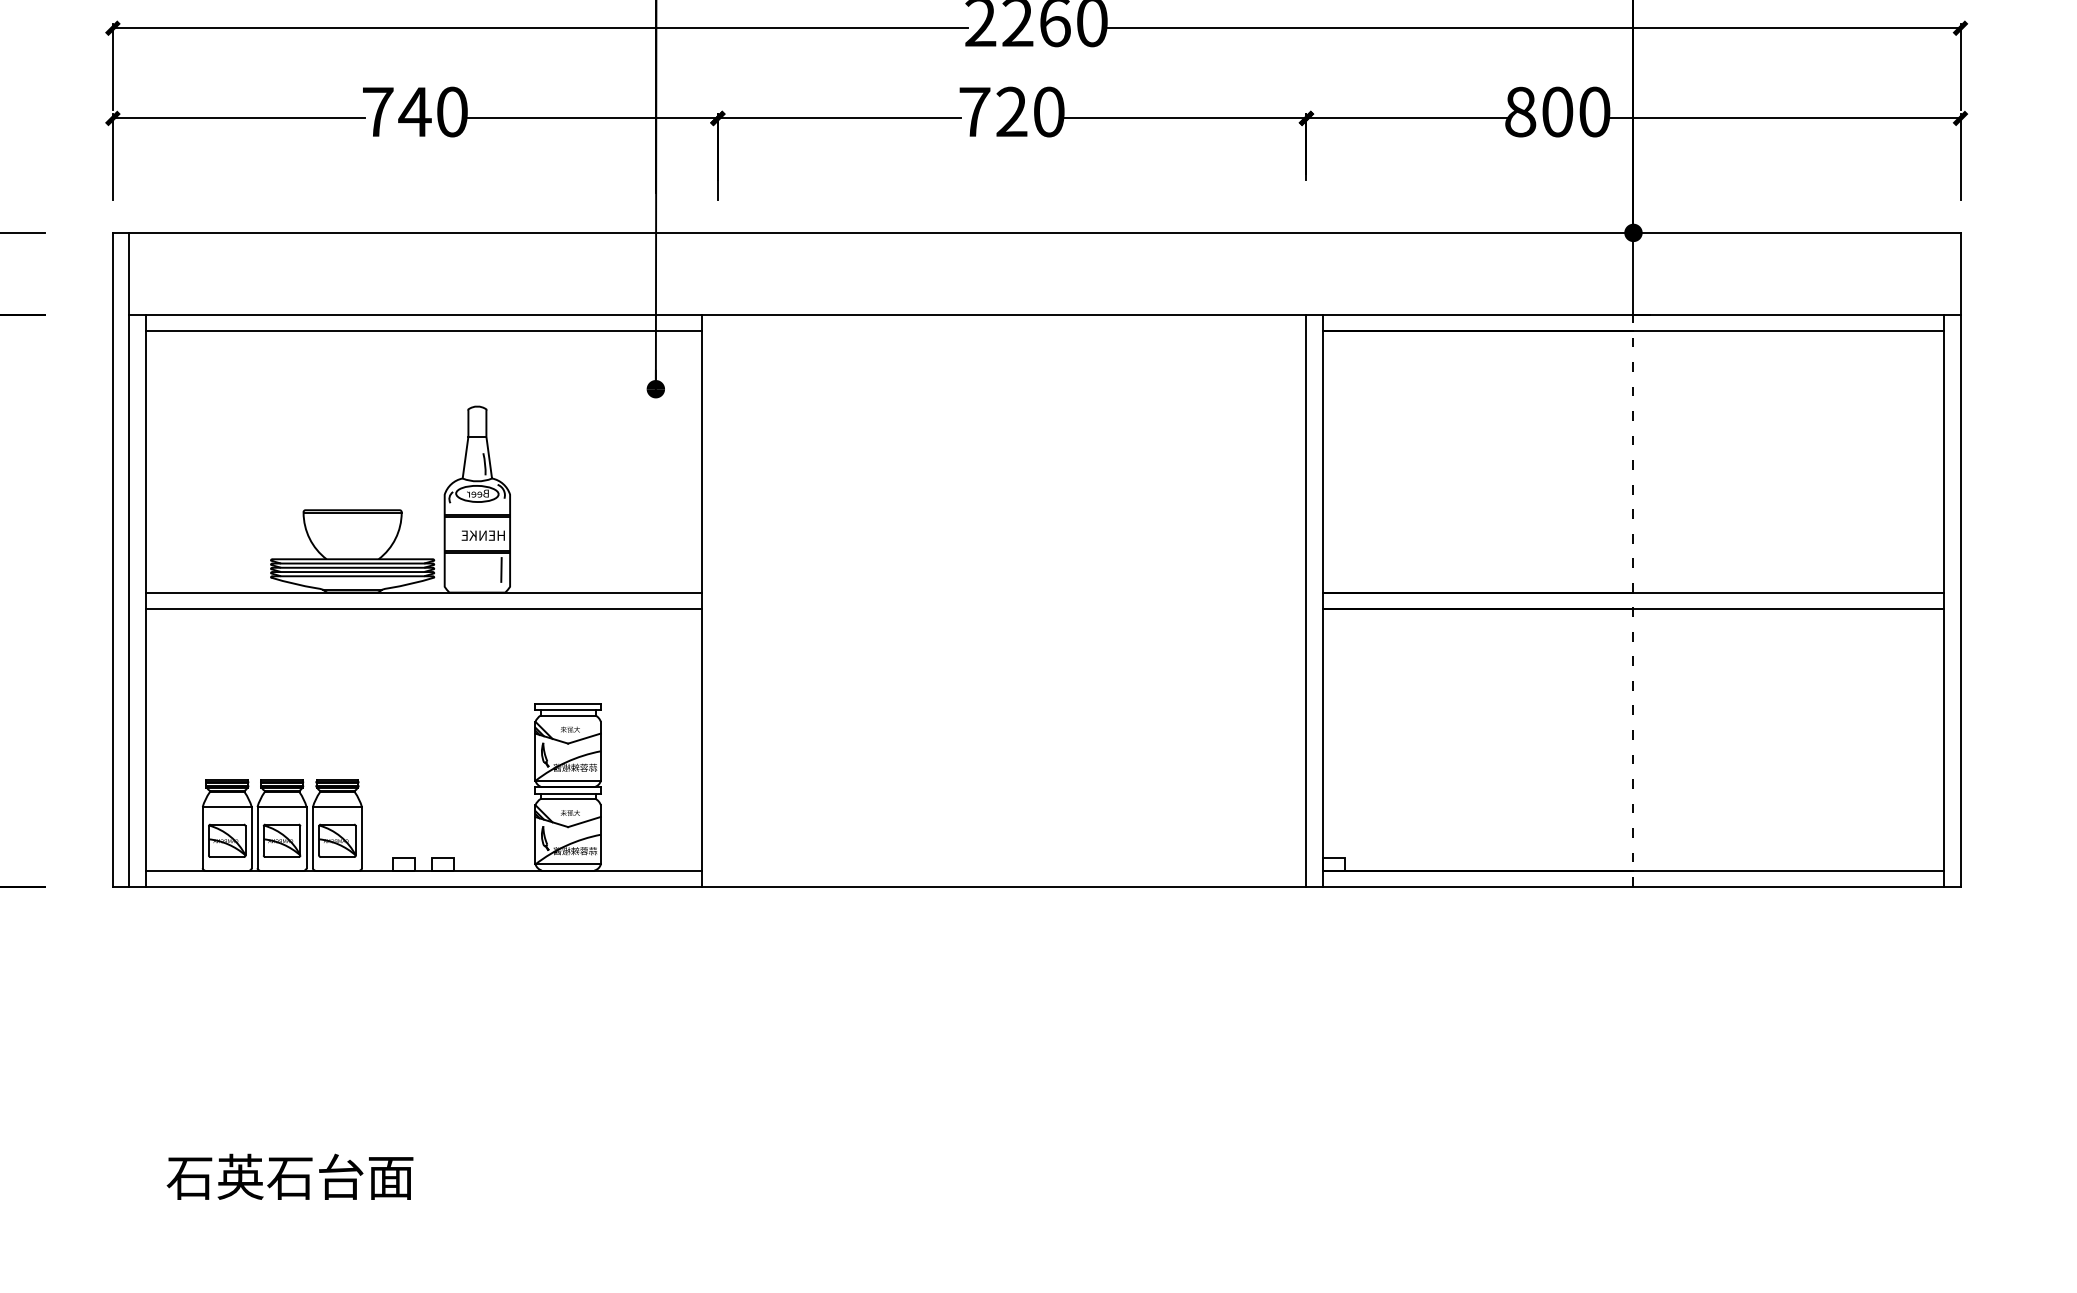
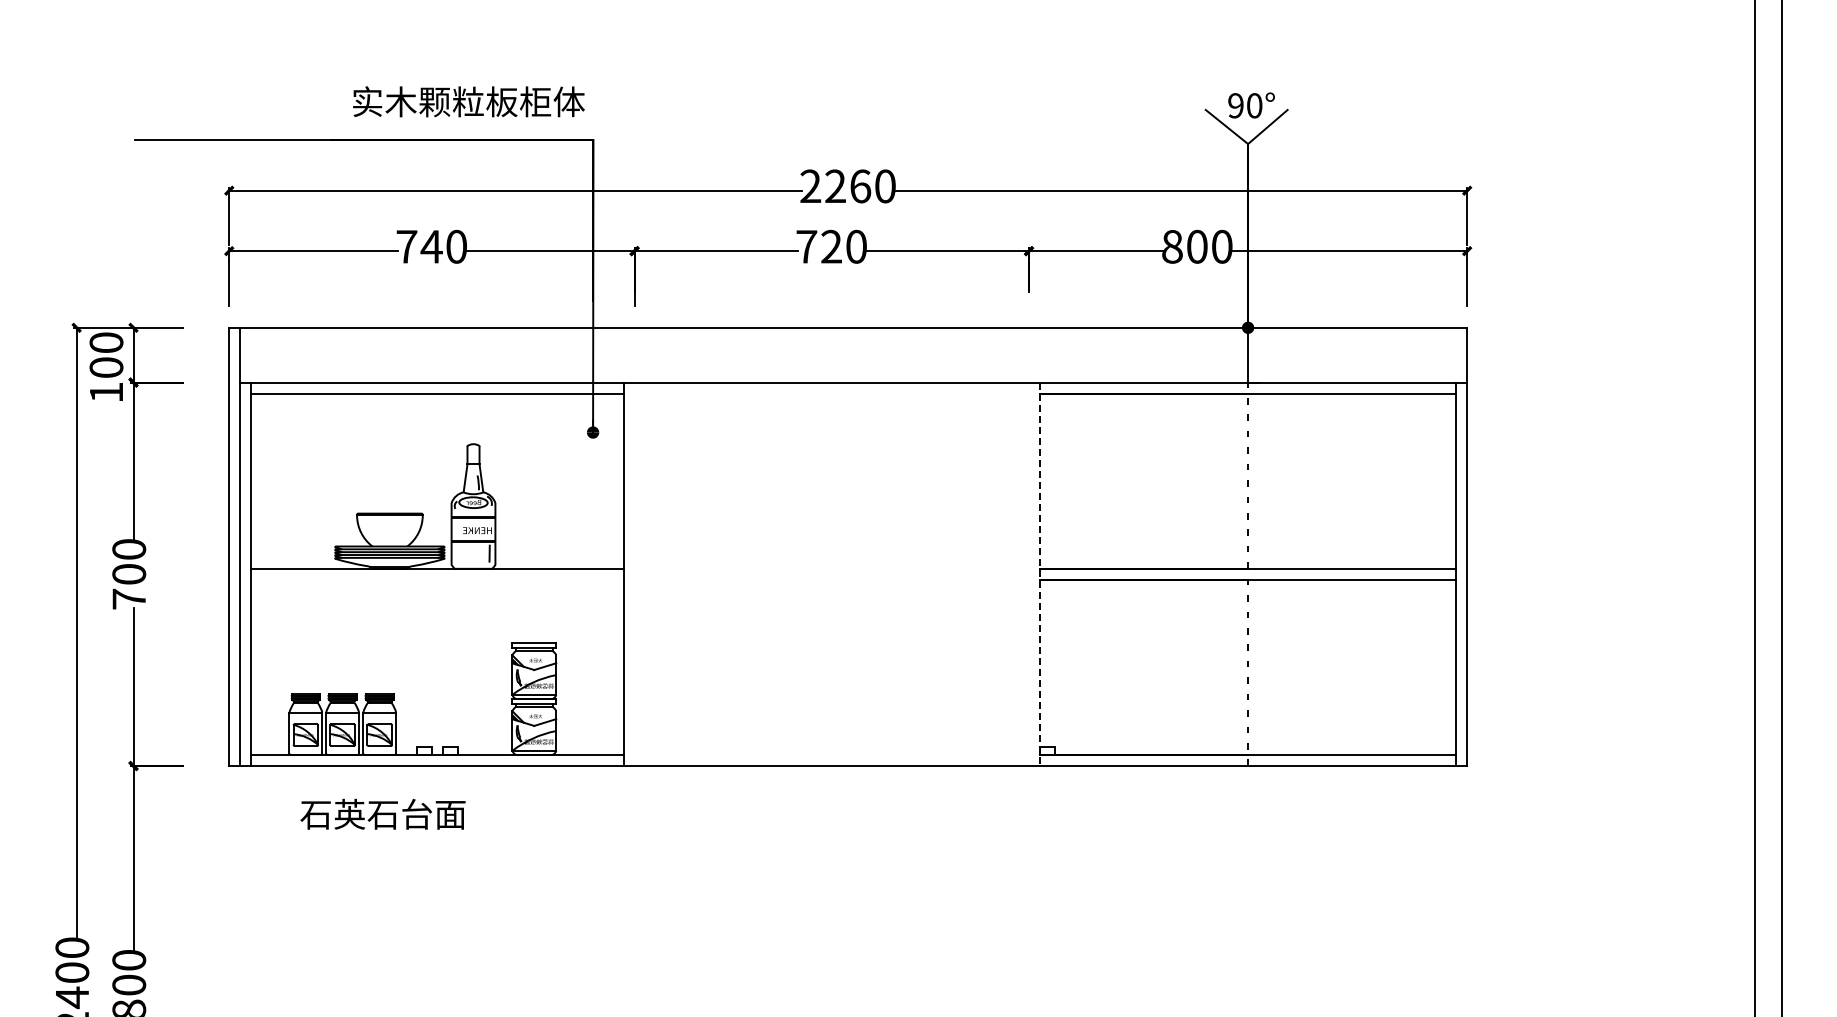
line: (1305, 601) -> (1028, 574), removed
line: (1322, 601) -> (1039, 574), solid -> dashed
line: (423, 608) -> (437, 579), removed
text: (289, 1175) -> (382, 813), moved

